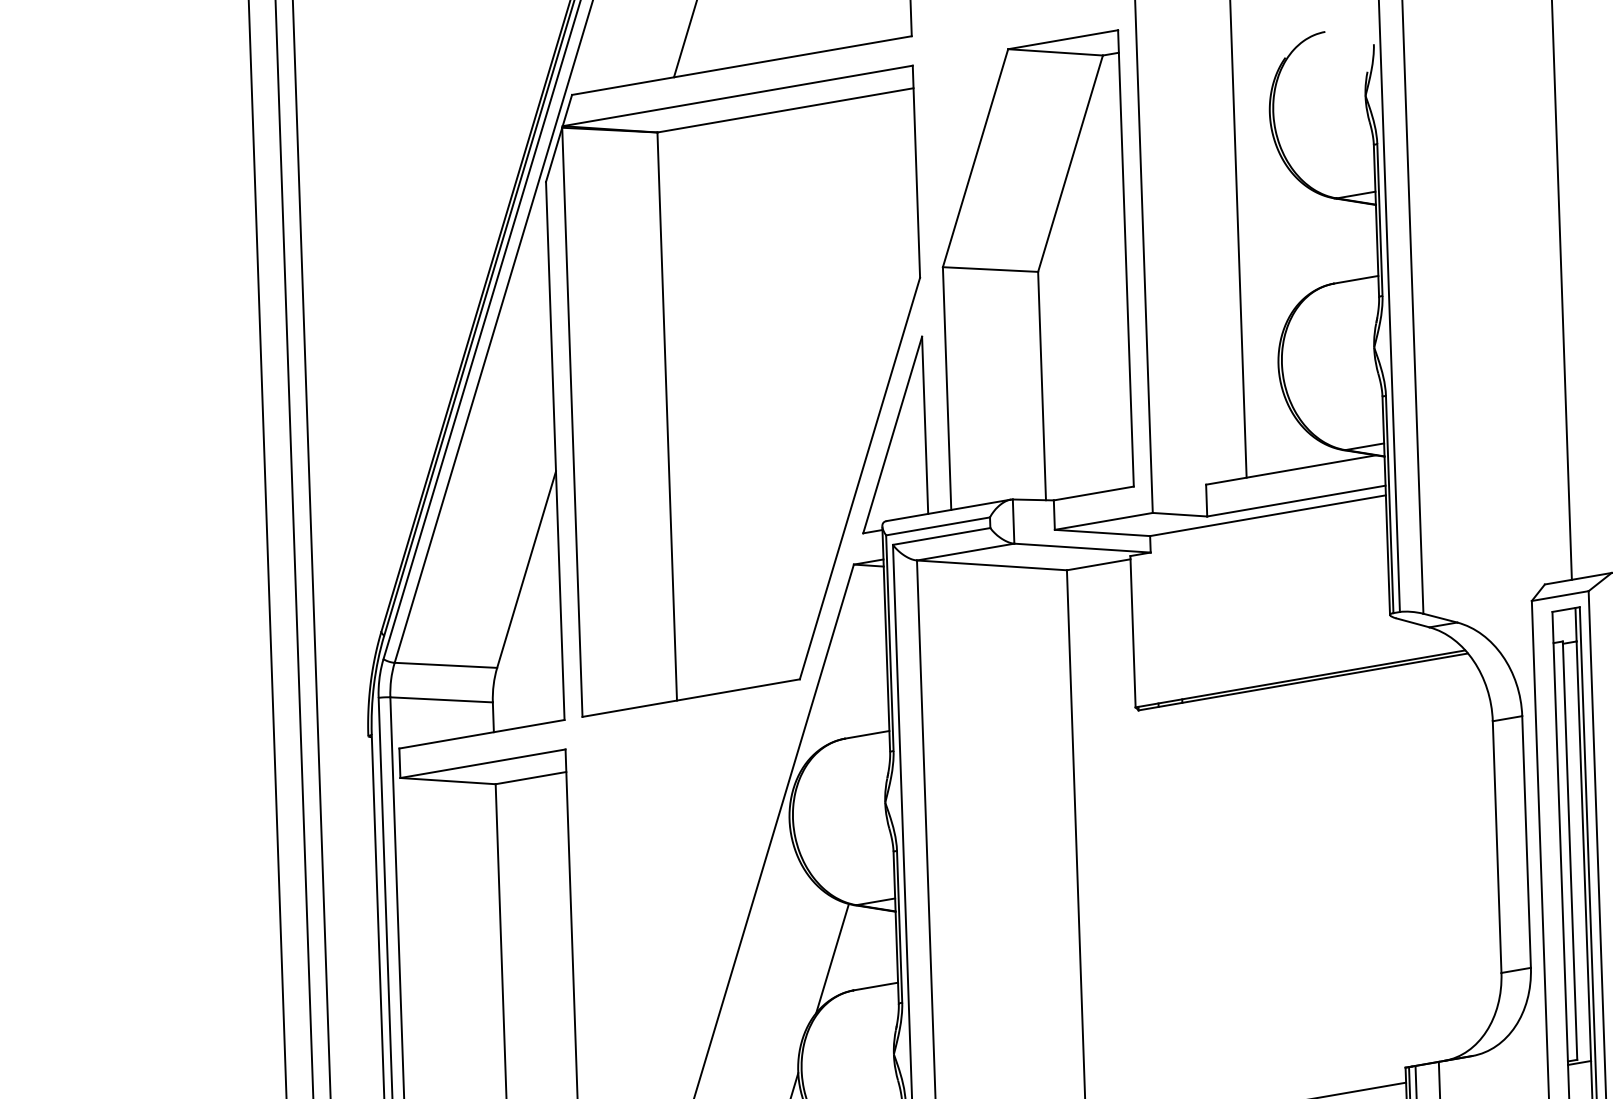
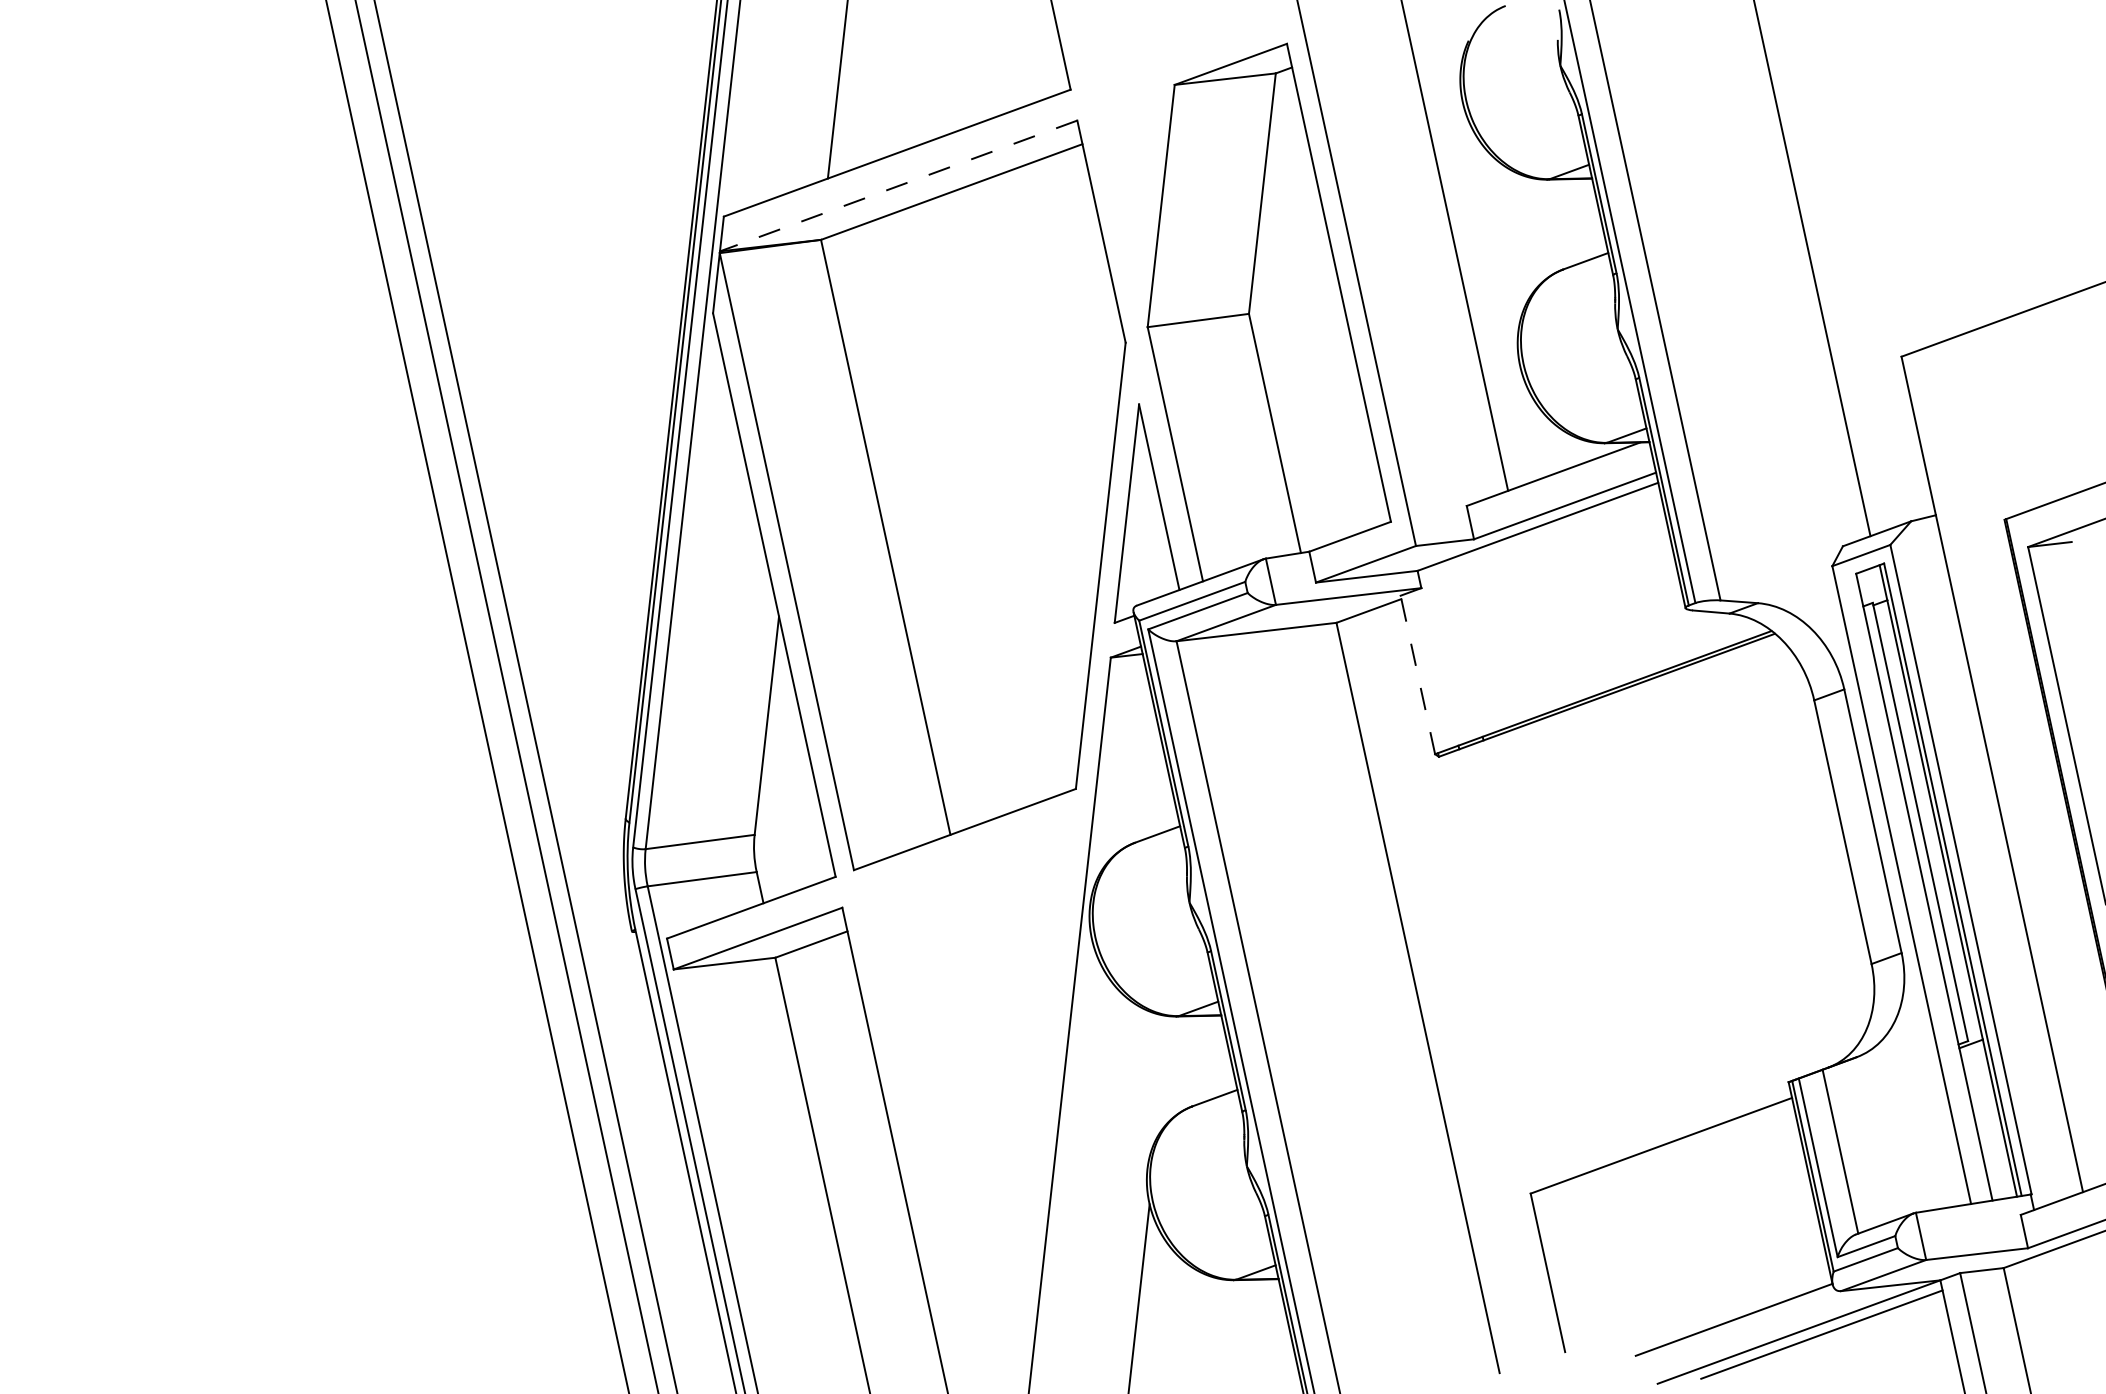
line: (737, 96) -> (898, 186), solid -> dashed
line: (1132, 631) -> (1417, 674), solid -> dashed
line: (832, 958) -> (1163, 1076), removed

